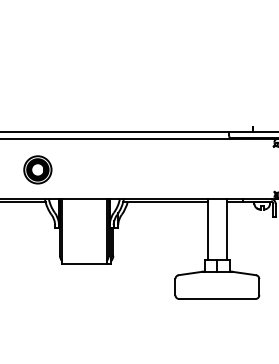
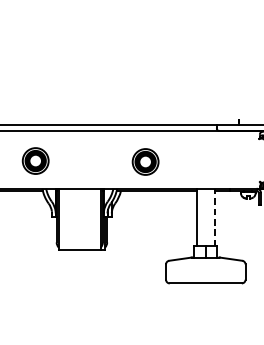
part: (153, 170) -> (145, 161), added
line: (227, 229) -> (215, 217), solid -> dashed

